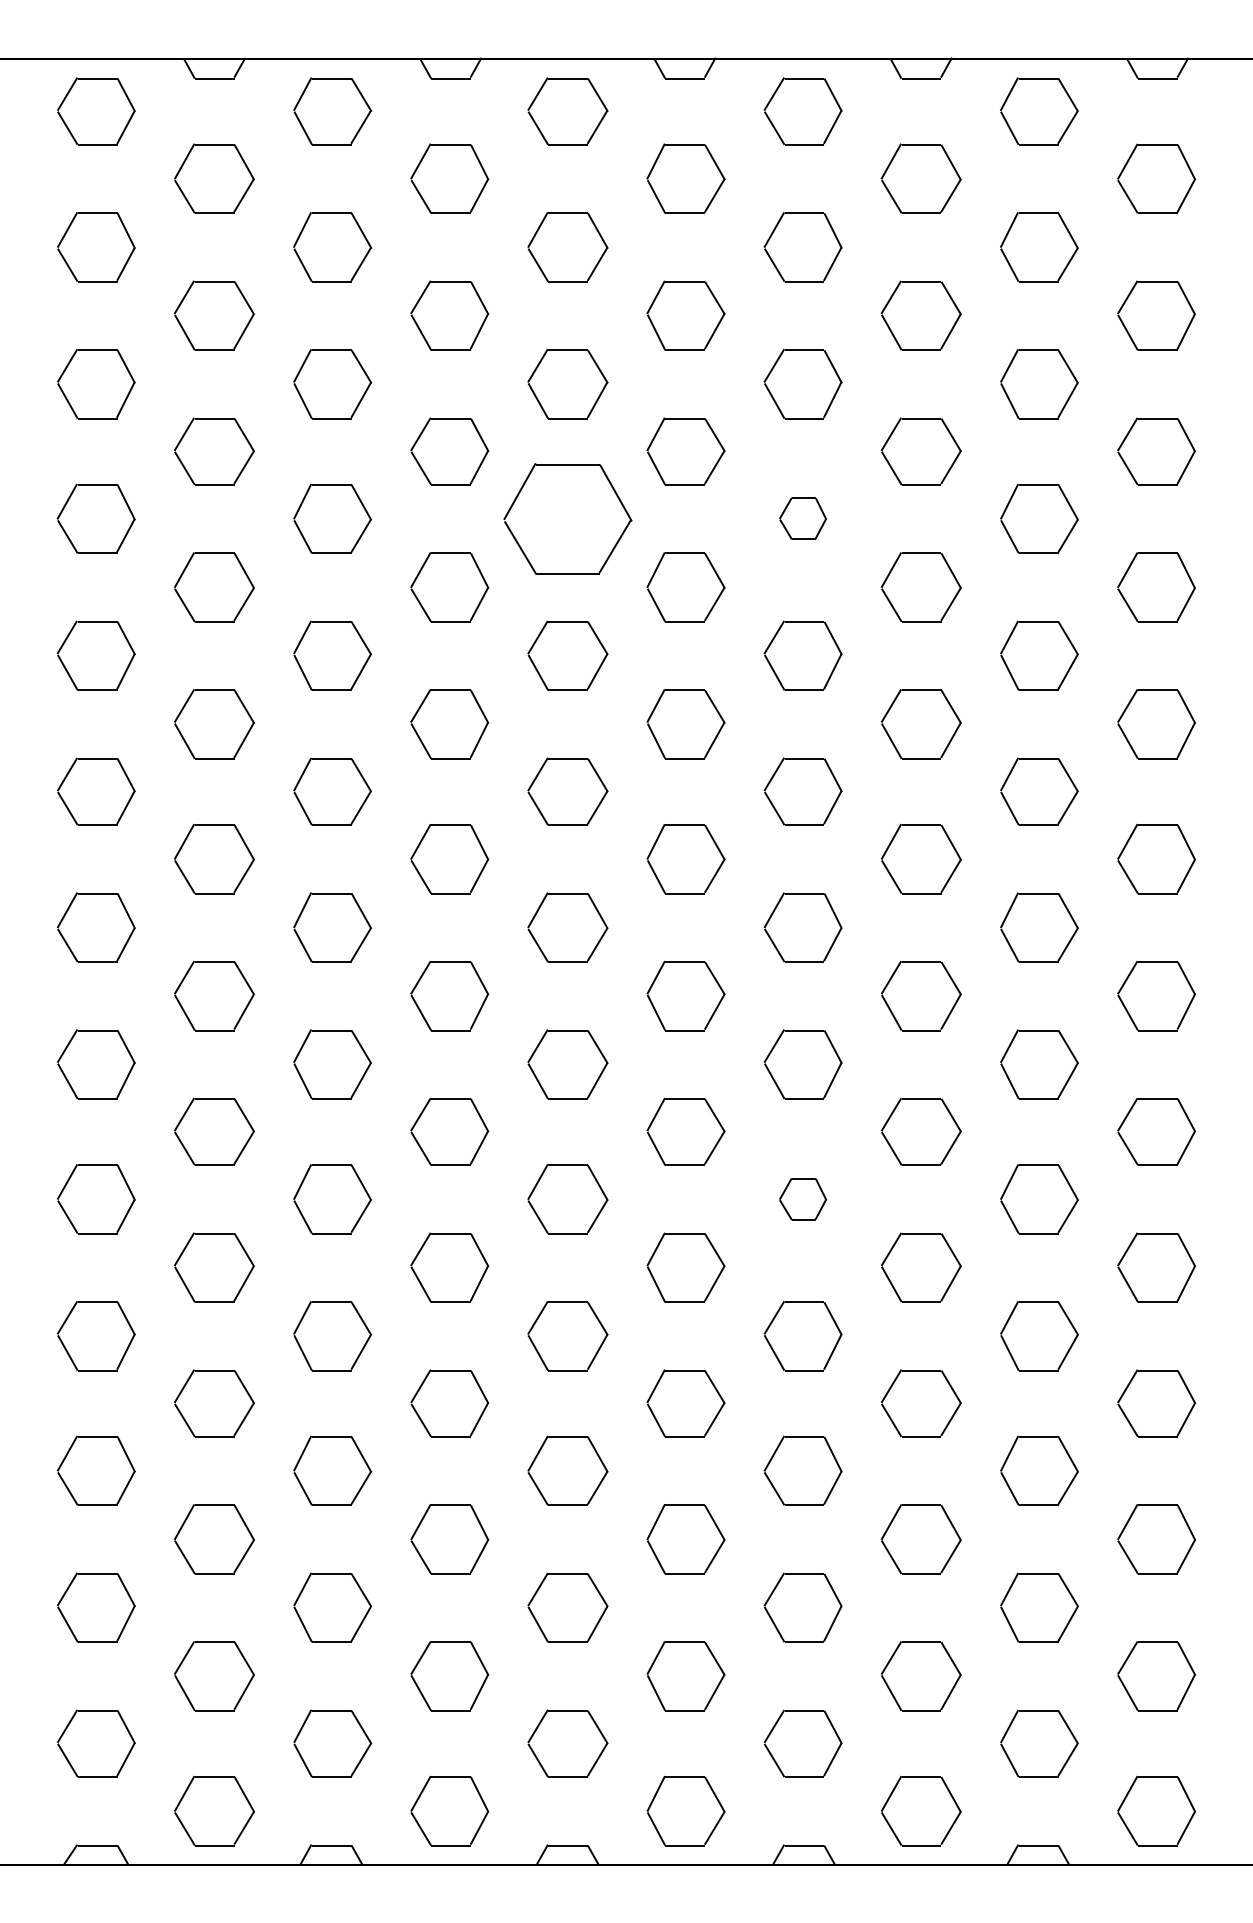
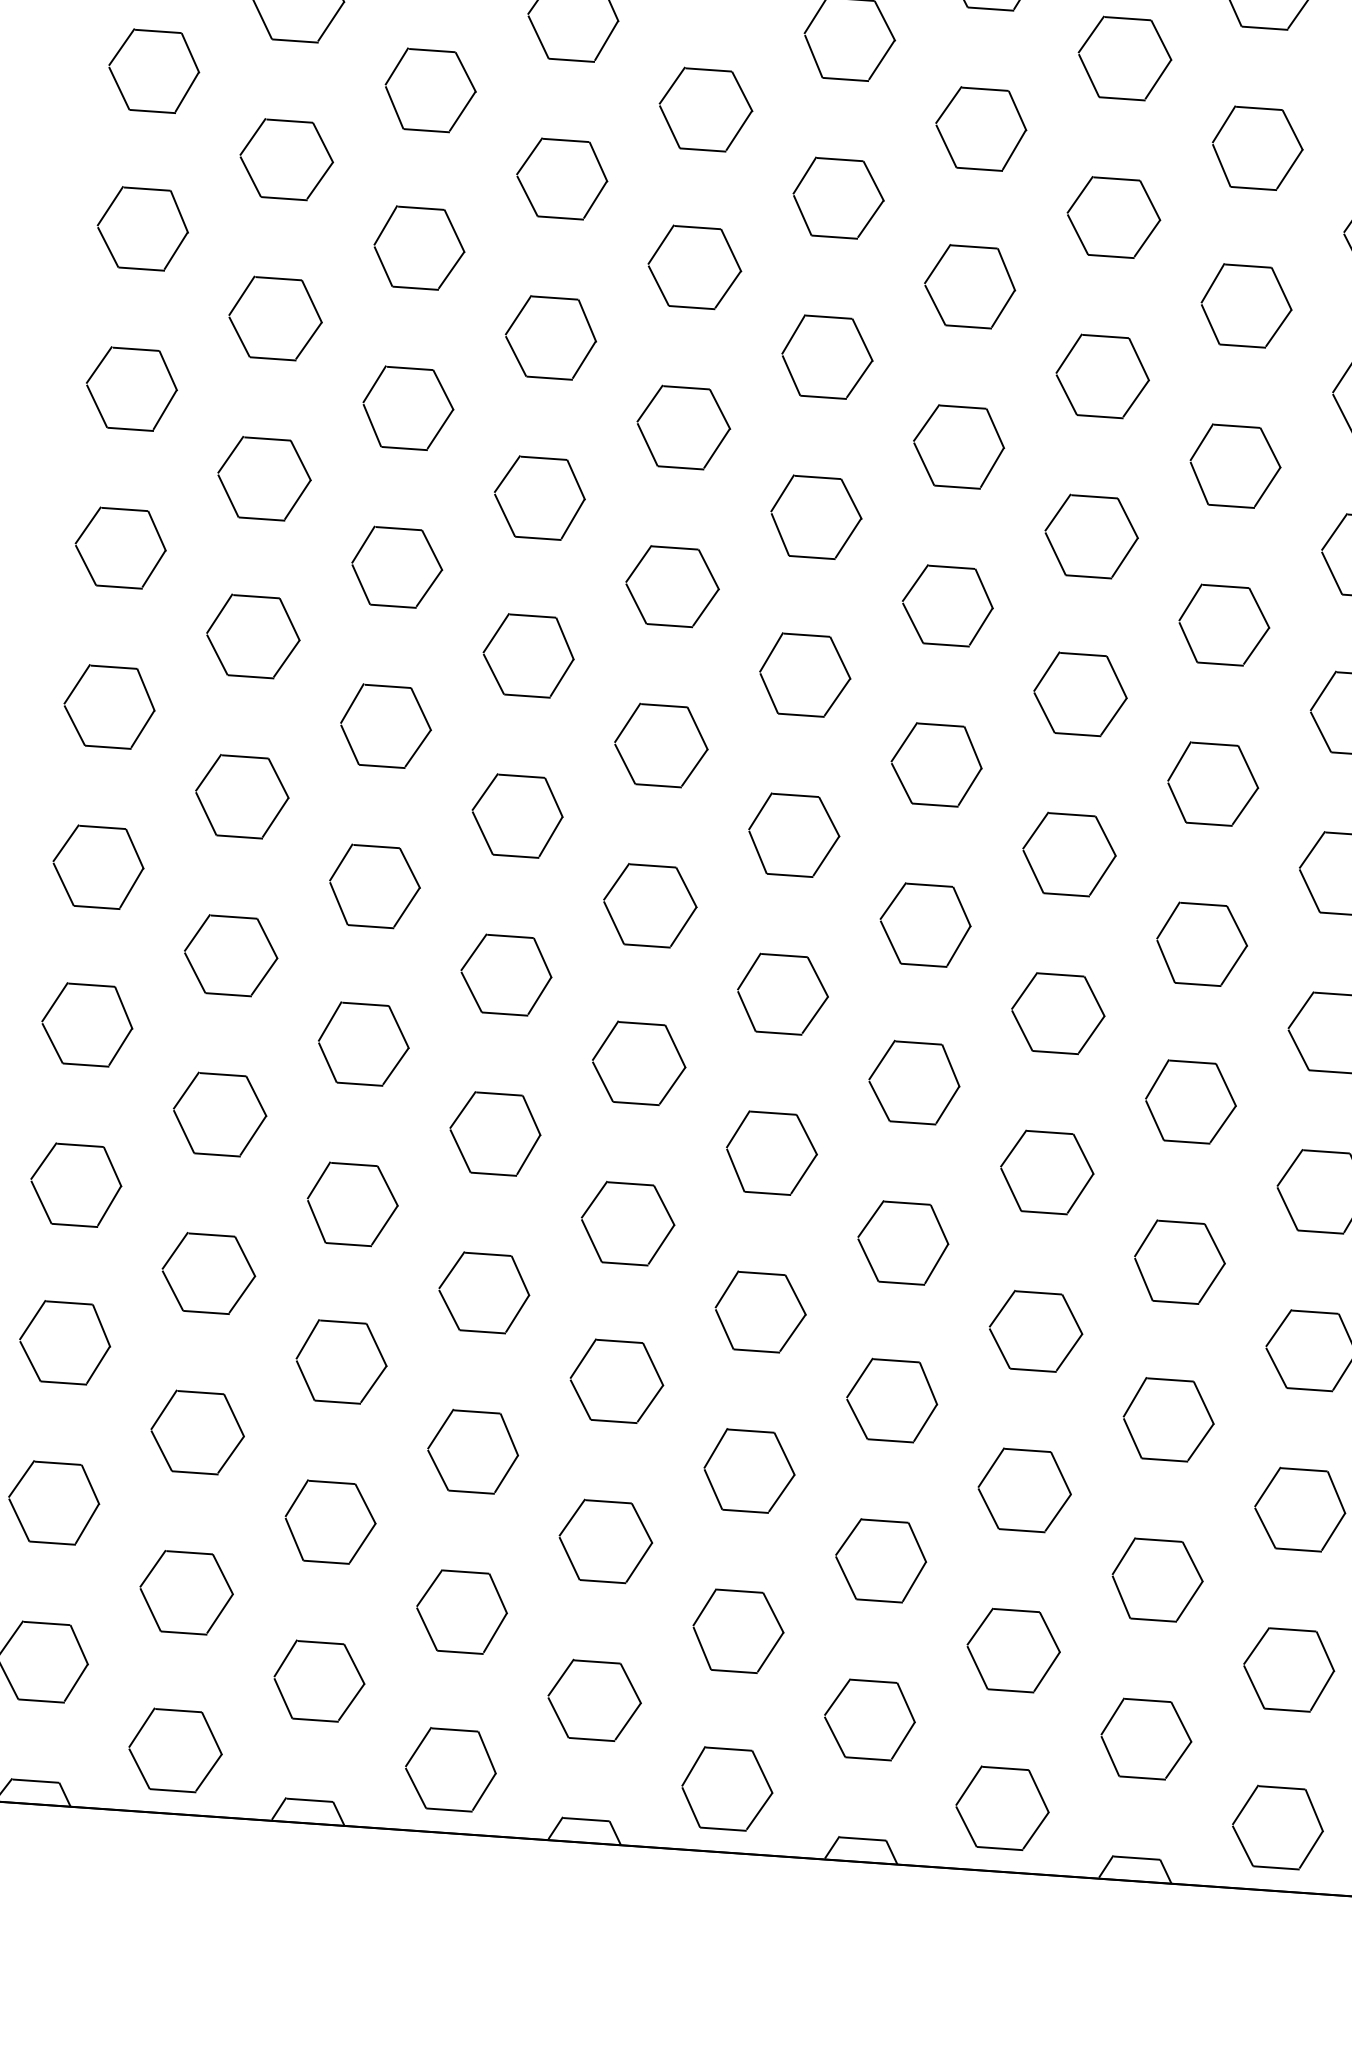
part: (567, 518) -> (694, 266), size x0.62
part: (802, 518) -> (969, 285), size x1.67
part: (802, 1199) -> (913, 1082), size x1.67

